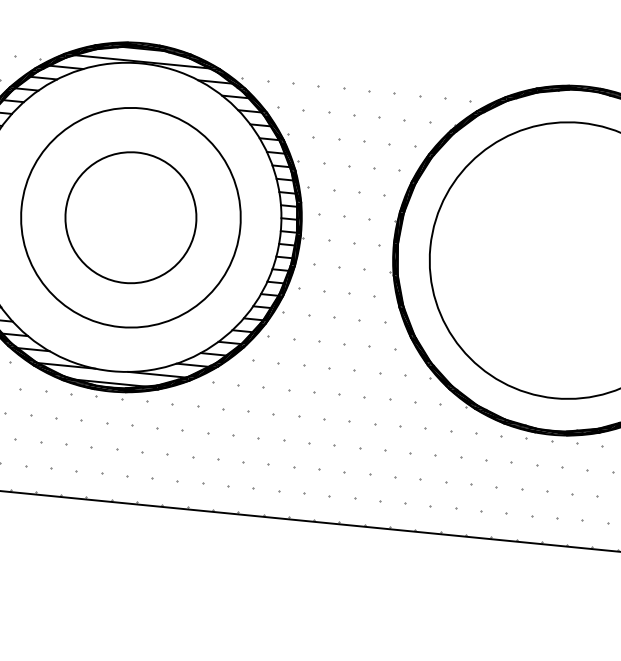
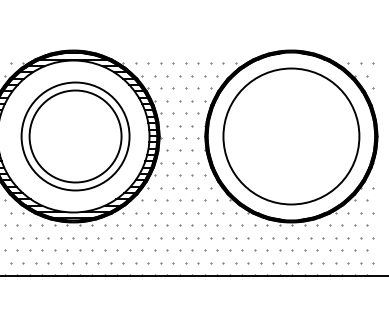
circle: (130, 217) -> (75, 136), size x1.43

